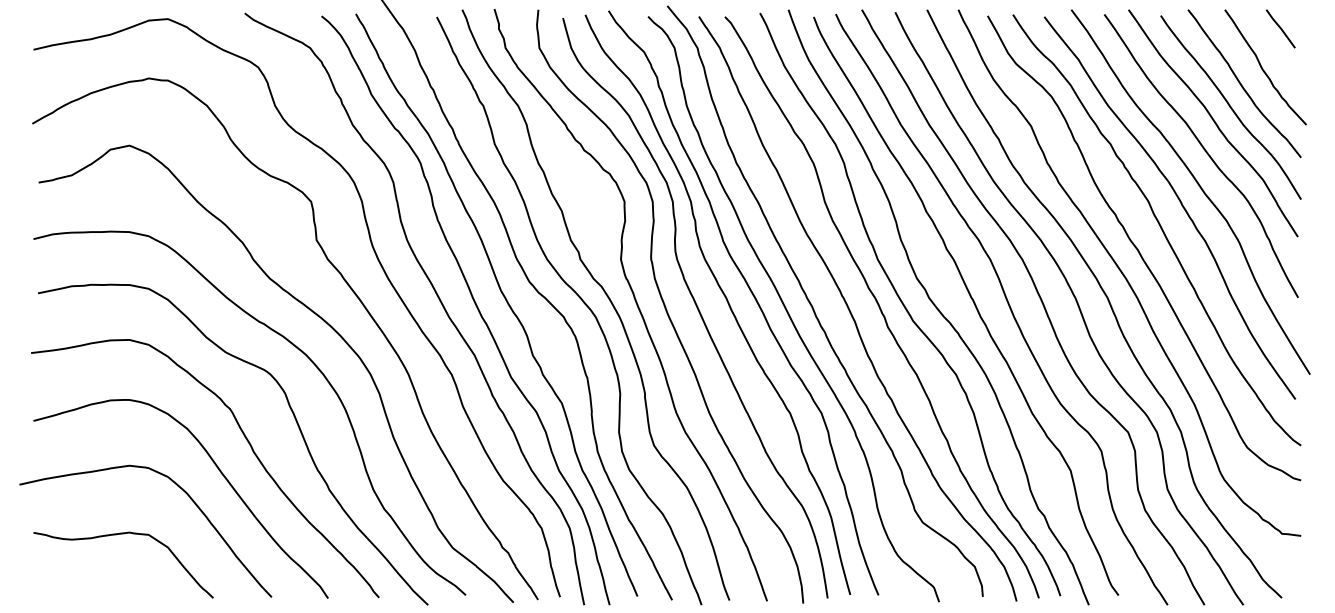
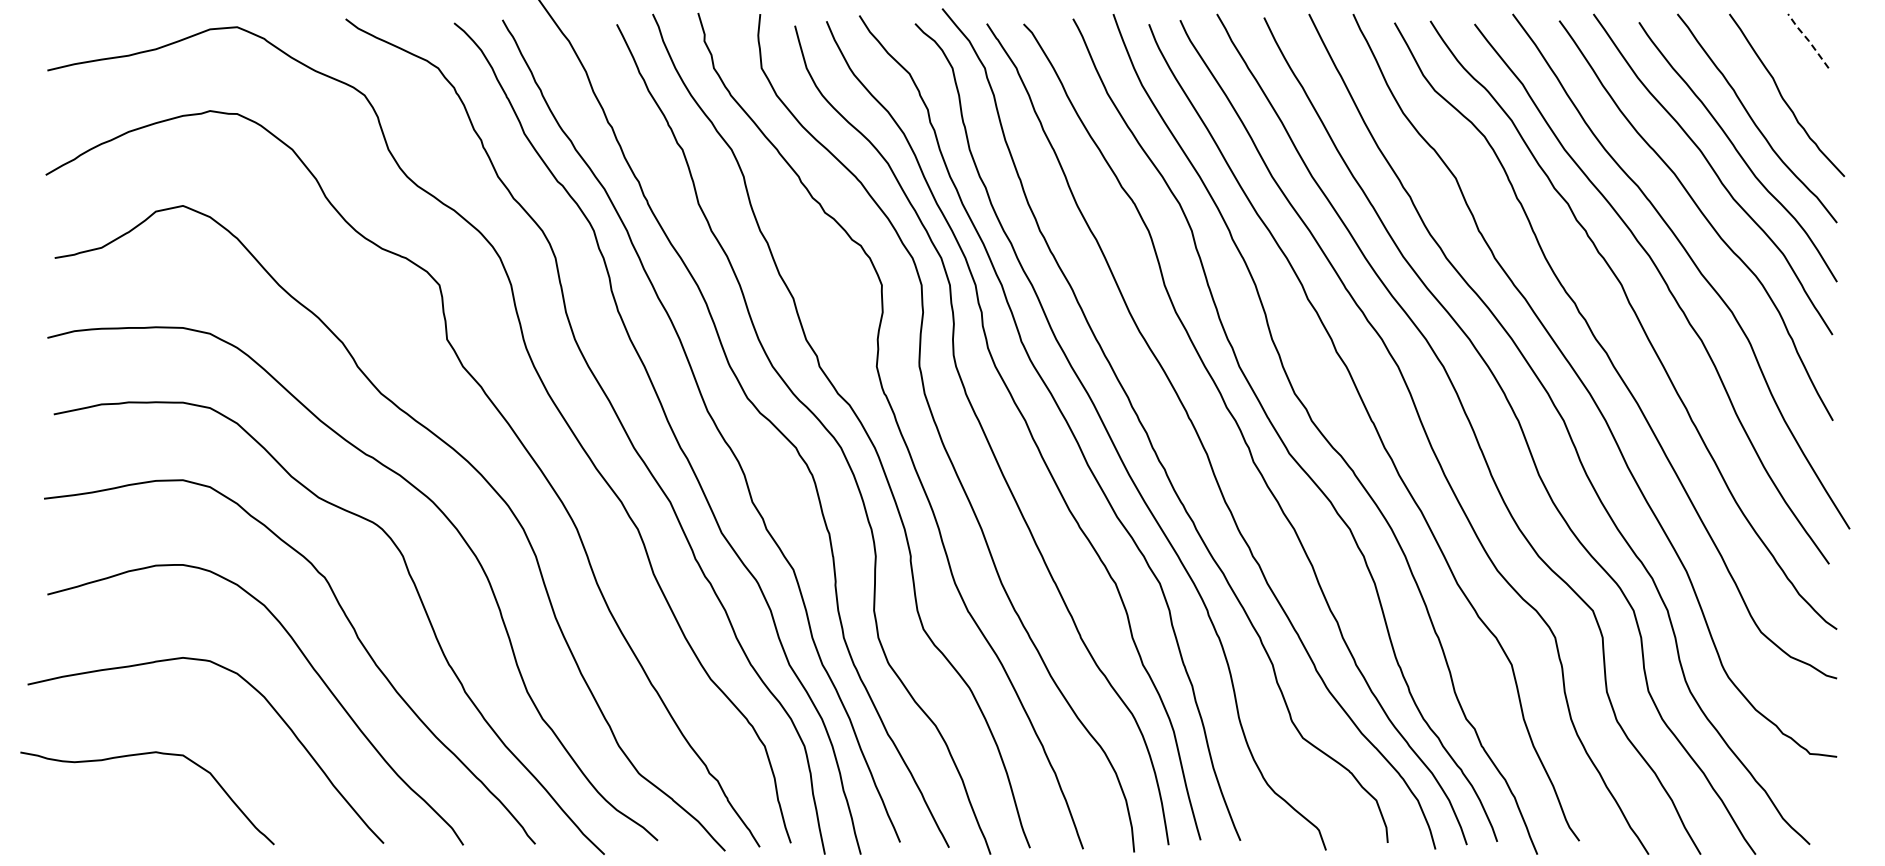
line: (1280, 28) -> (1808, 40), solid -> dashed
curve: (117, 534) -> (139, 755), moved

